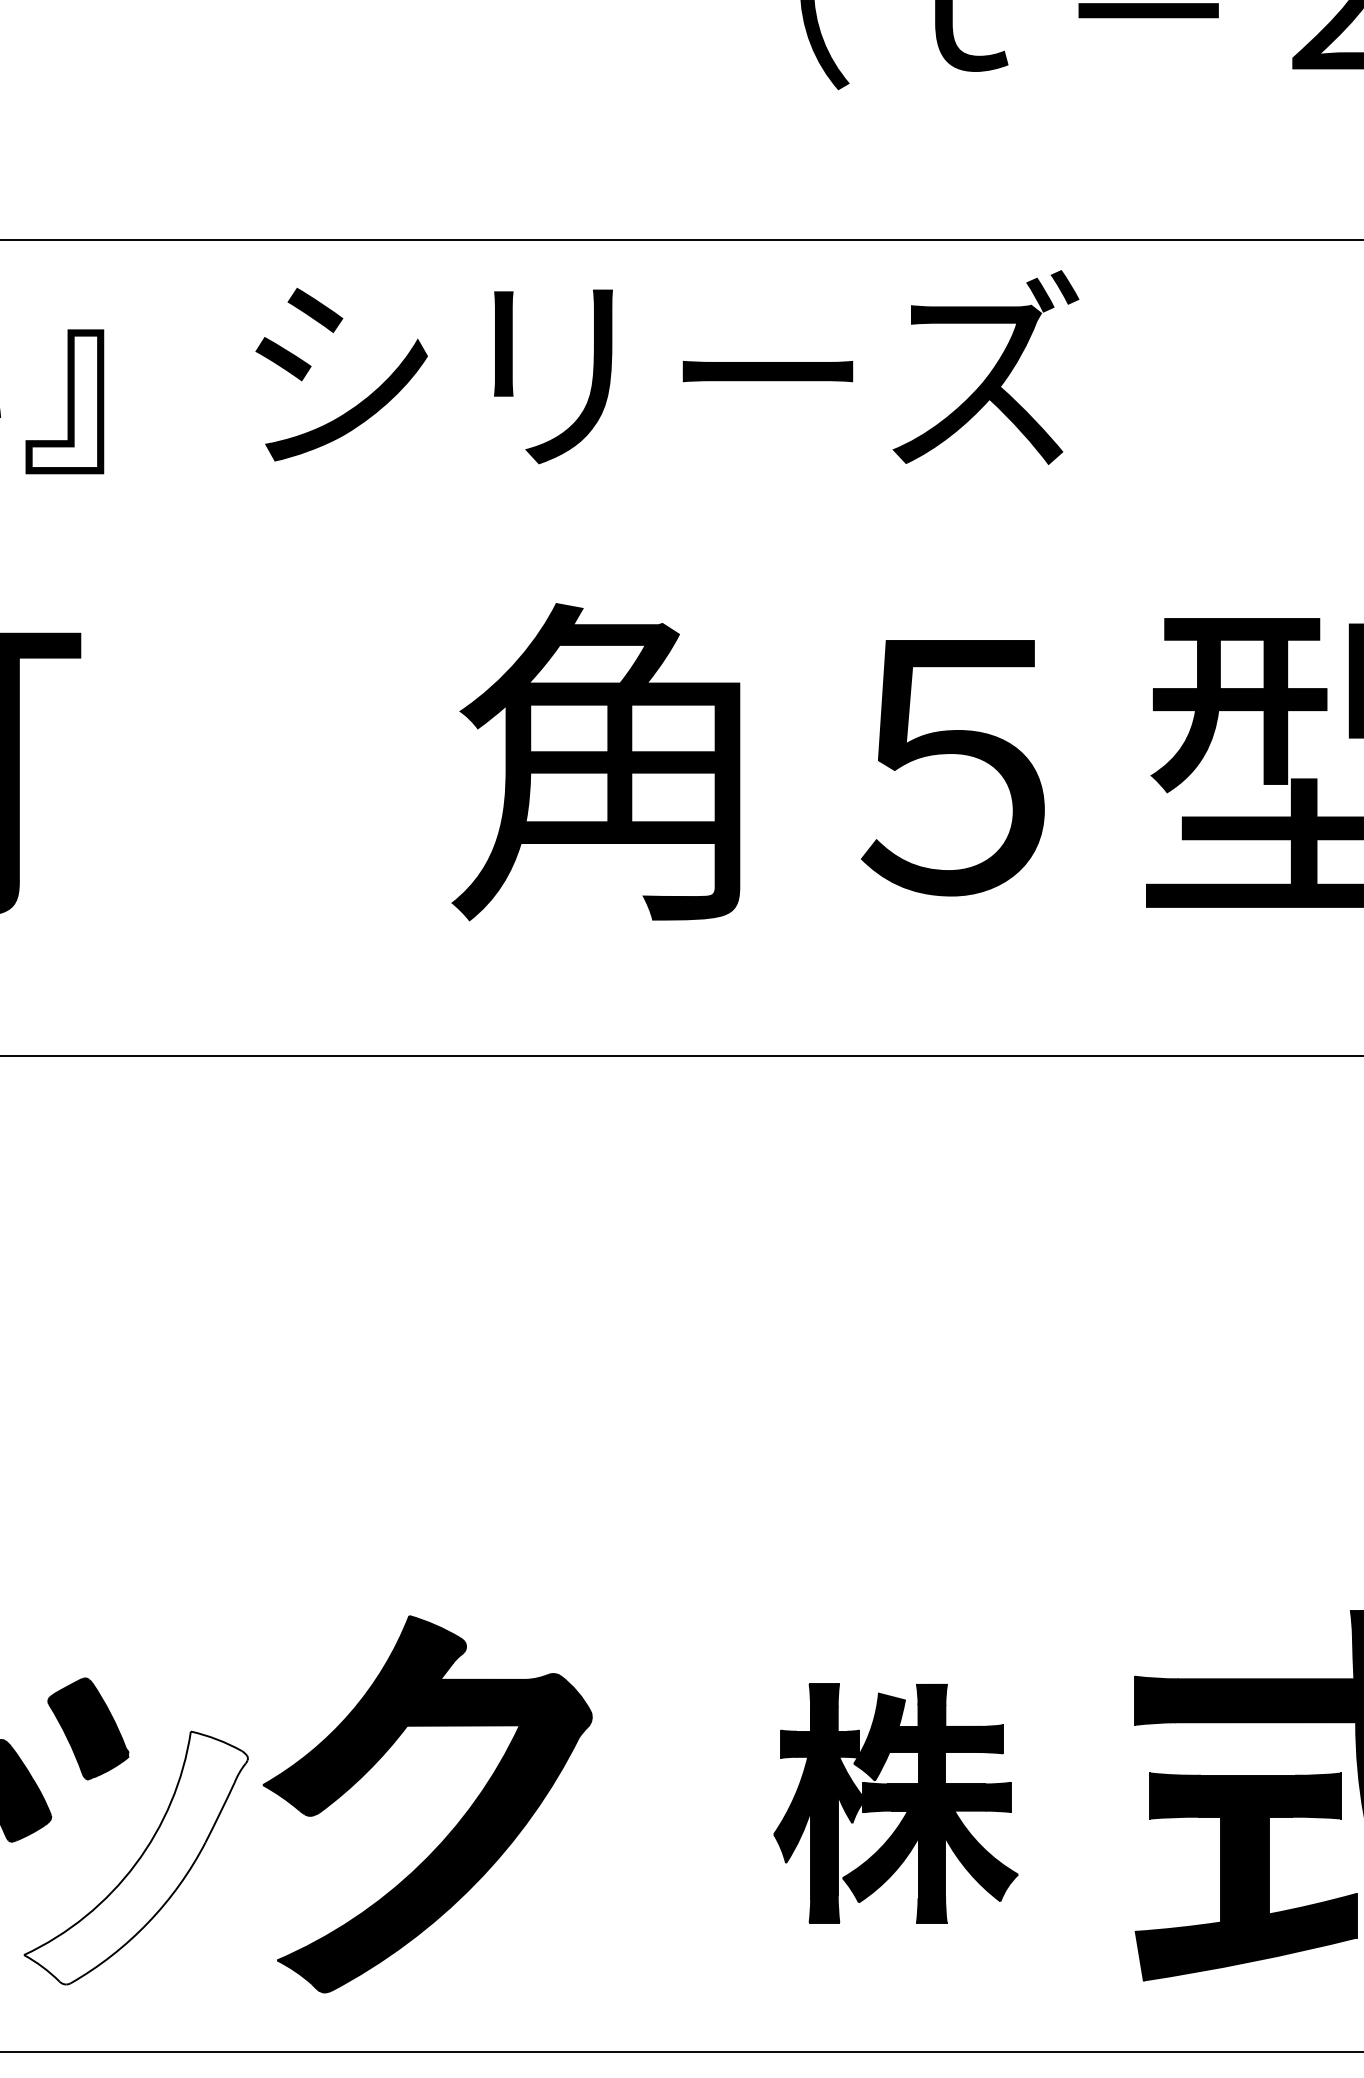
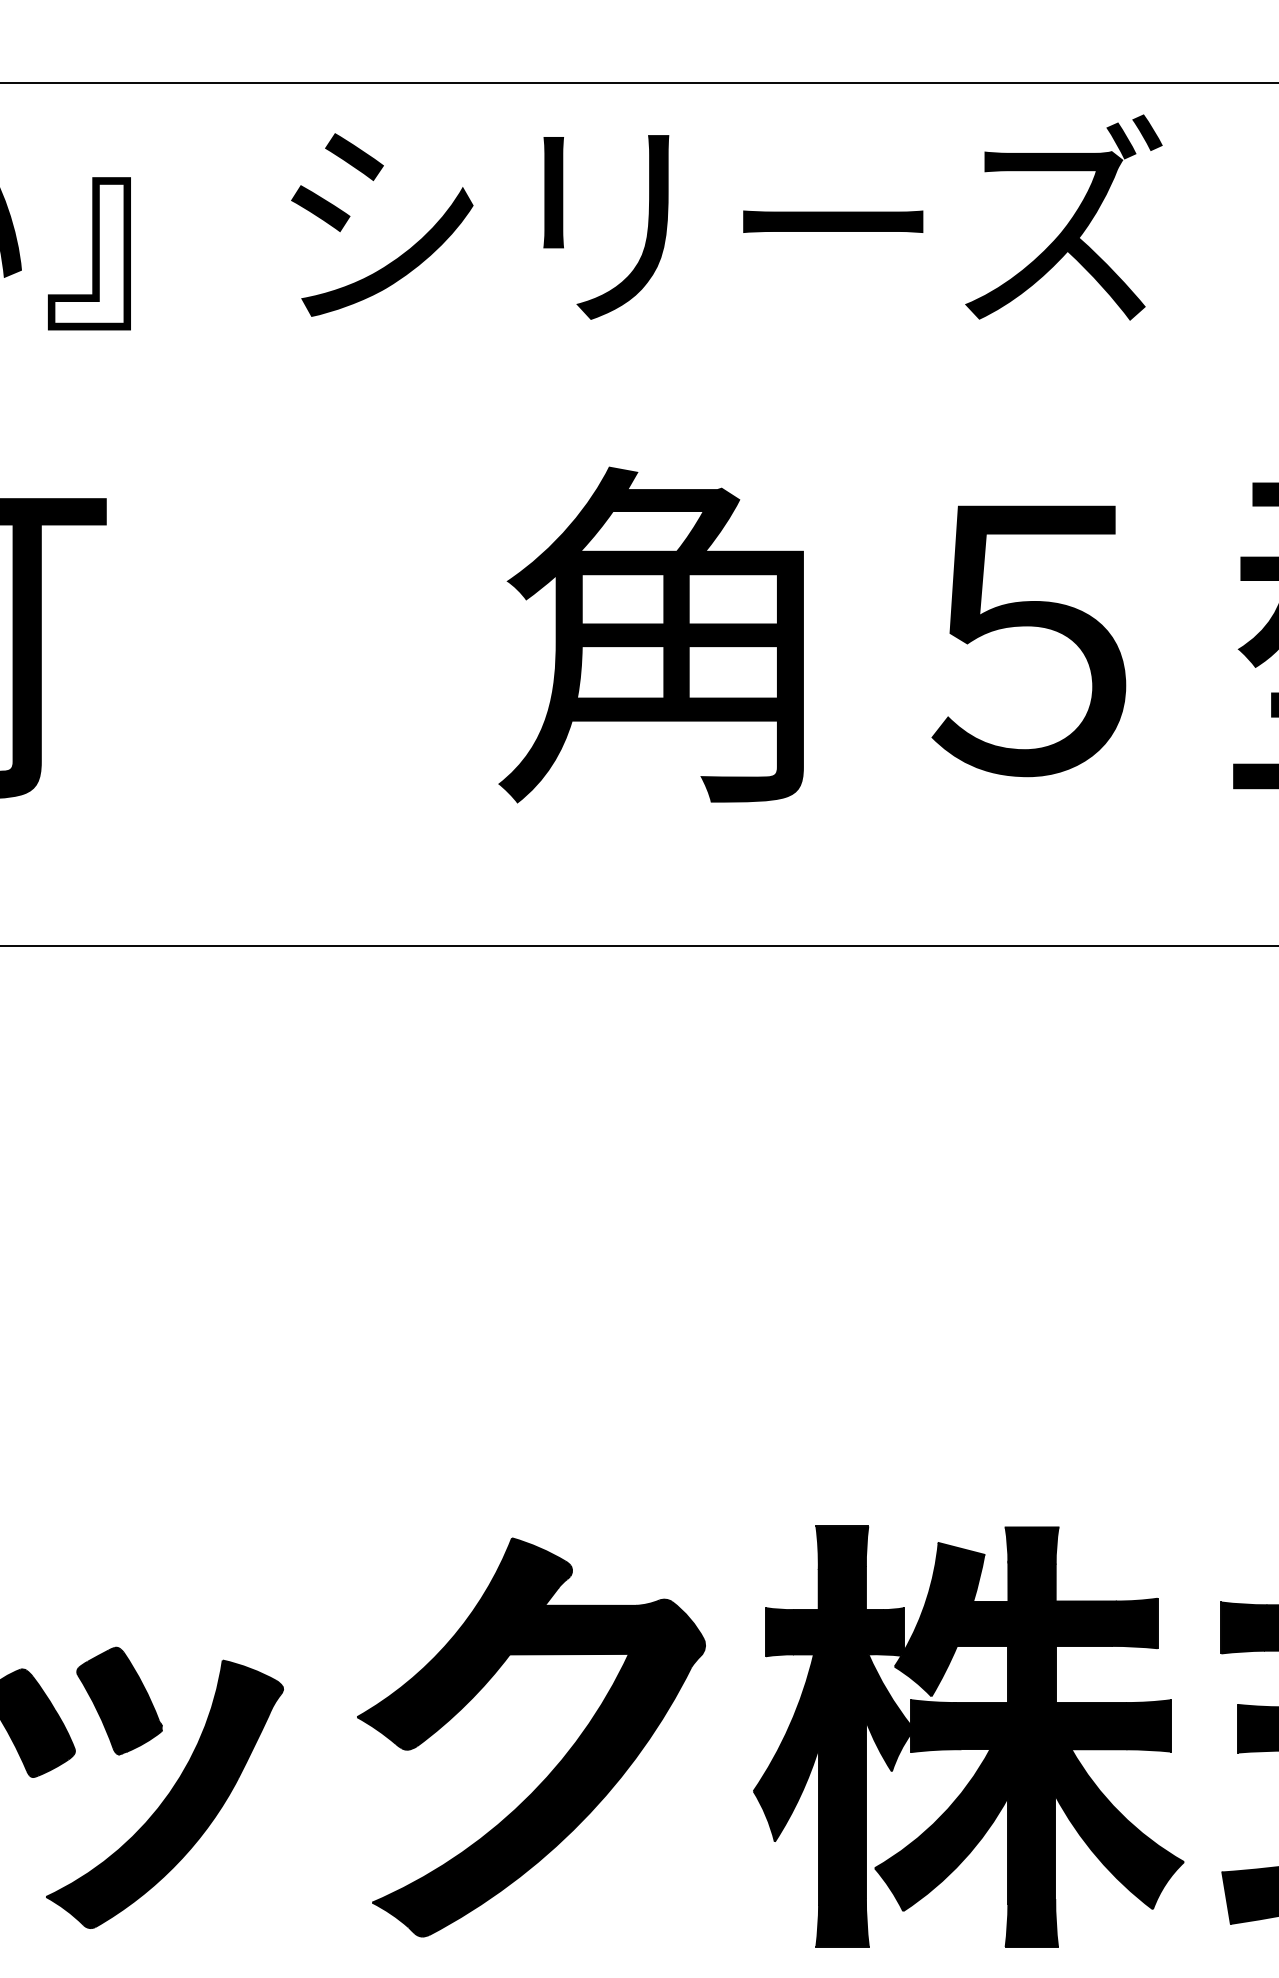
part: (88, 1728) -> (119, 1700), moved
part: (895, 1803) -> (968, 1736), size x1.67
part: (454, 1826) -> (559, 1760), moved
fill: (135, 1857) -> (164, 1793), added

